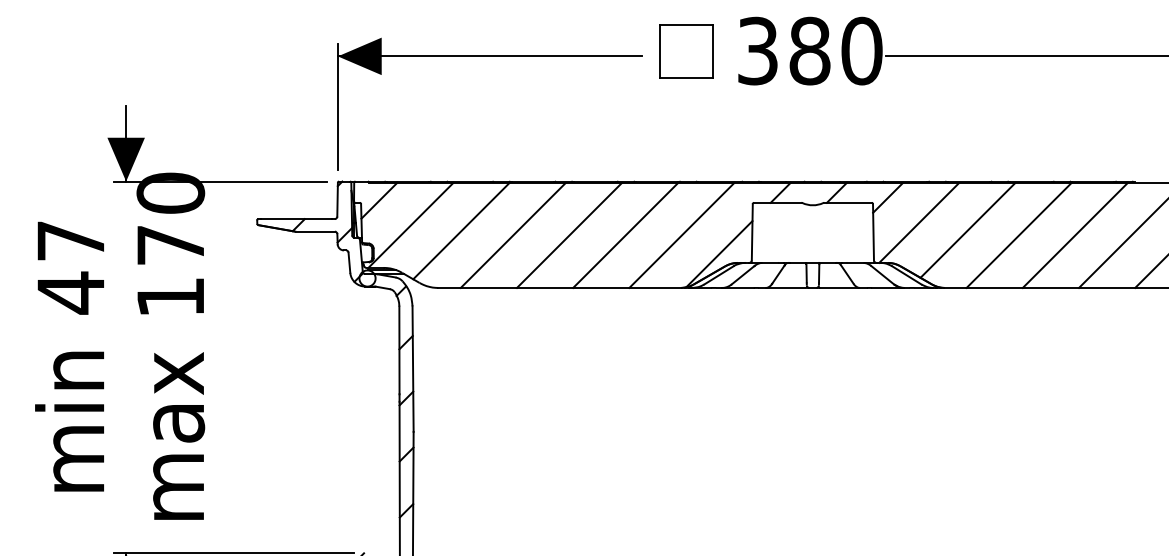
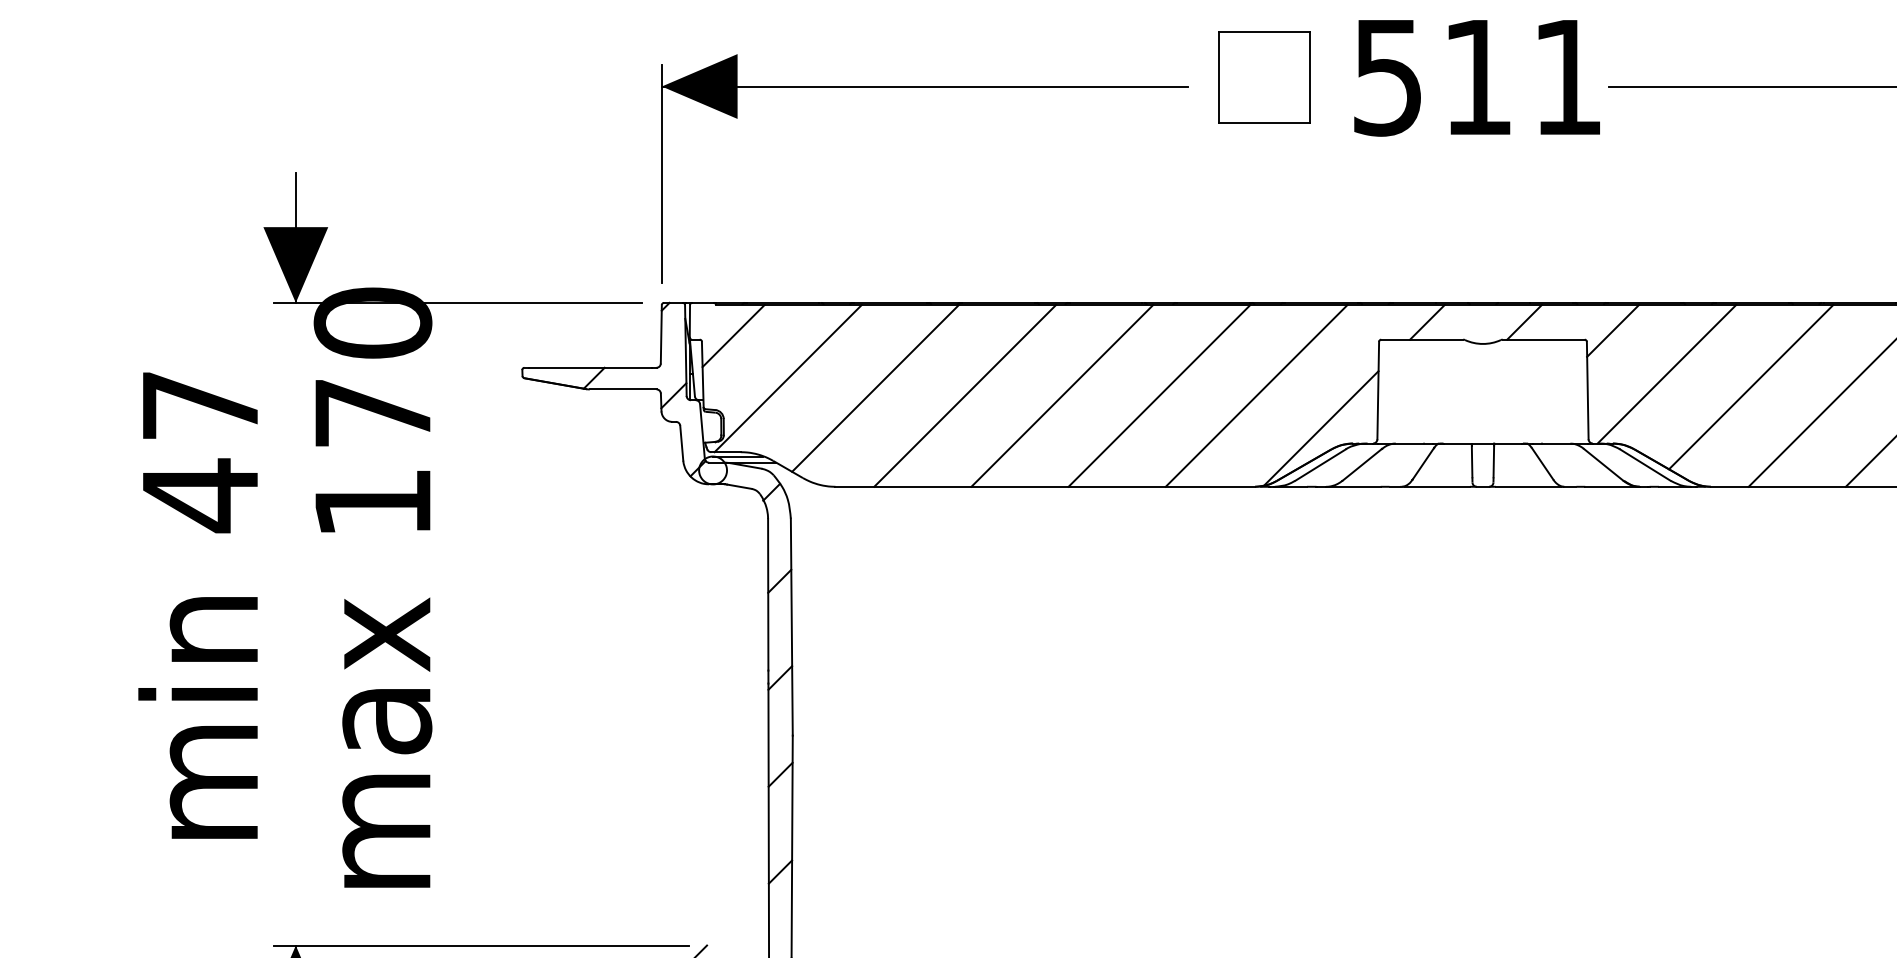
text: (810, 50) -> (1478, 76), 380 -> 511

